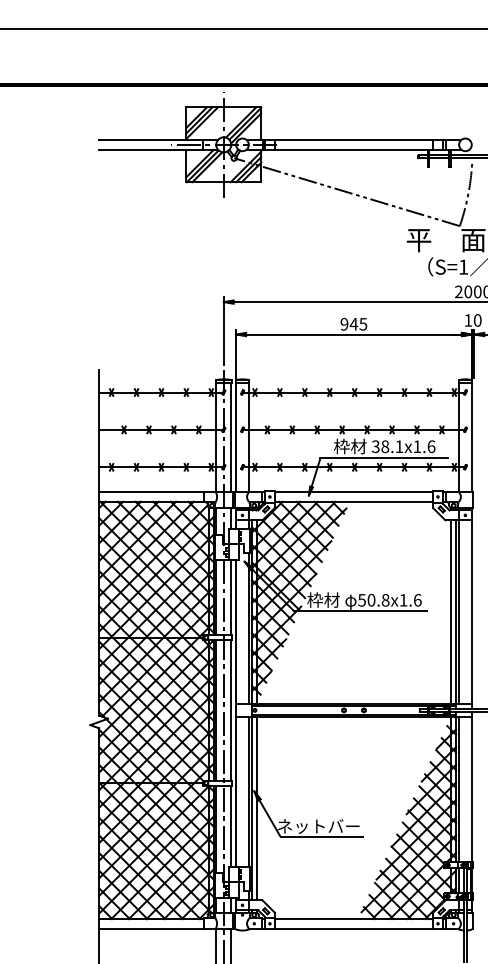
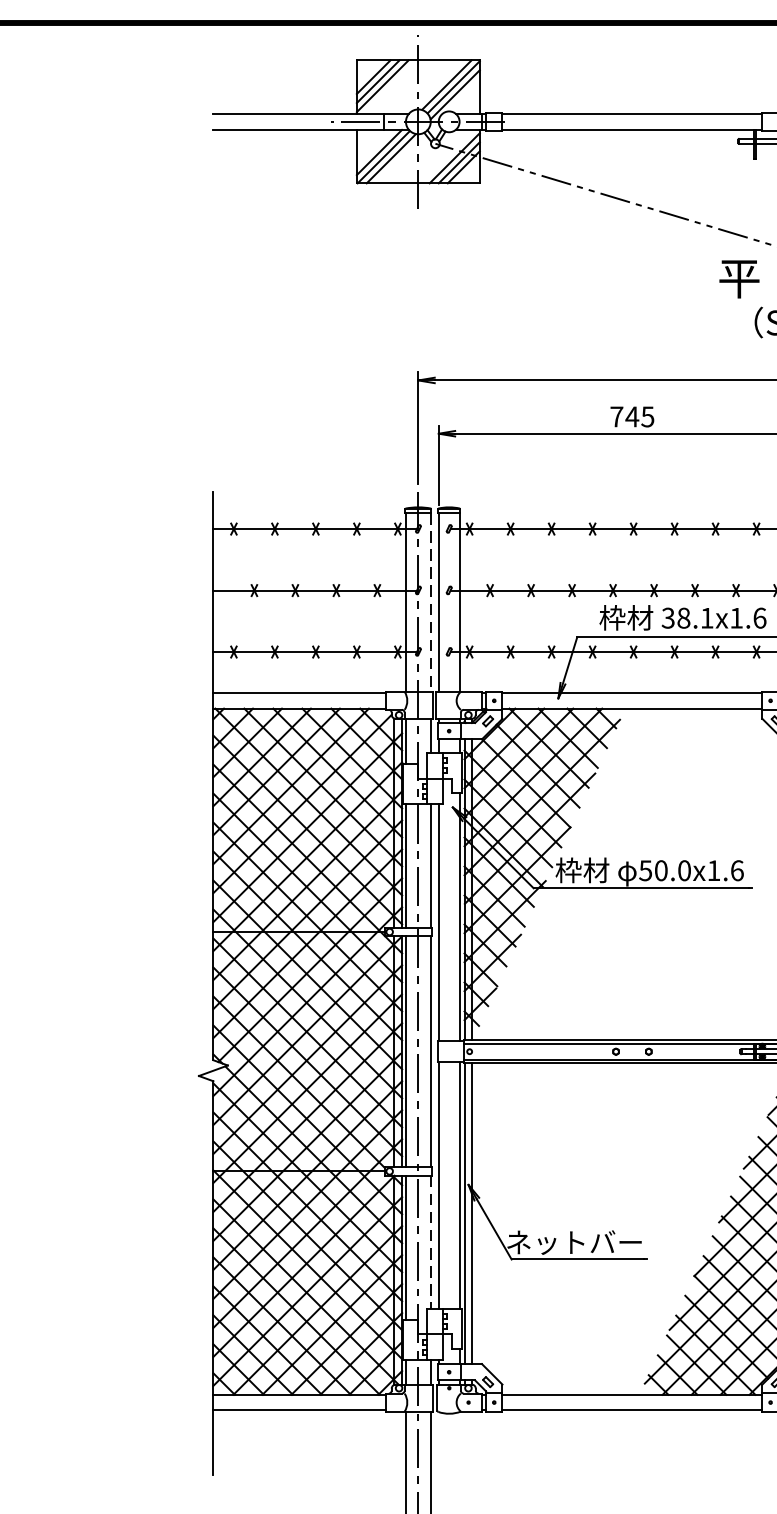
text: (344, 323) -> (616, 415), 945 -> 745
line: (231, 437) -> (431, 603), solid -> dashed
text: (385, 600) -> (684, 871), 50.8x1.6 -> 50.0x1.6
line: (231, 826) -> (431, 1242), solid -> dashed

